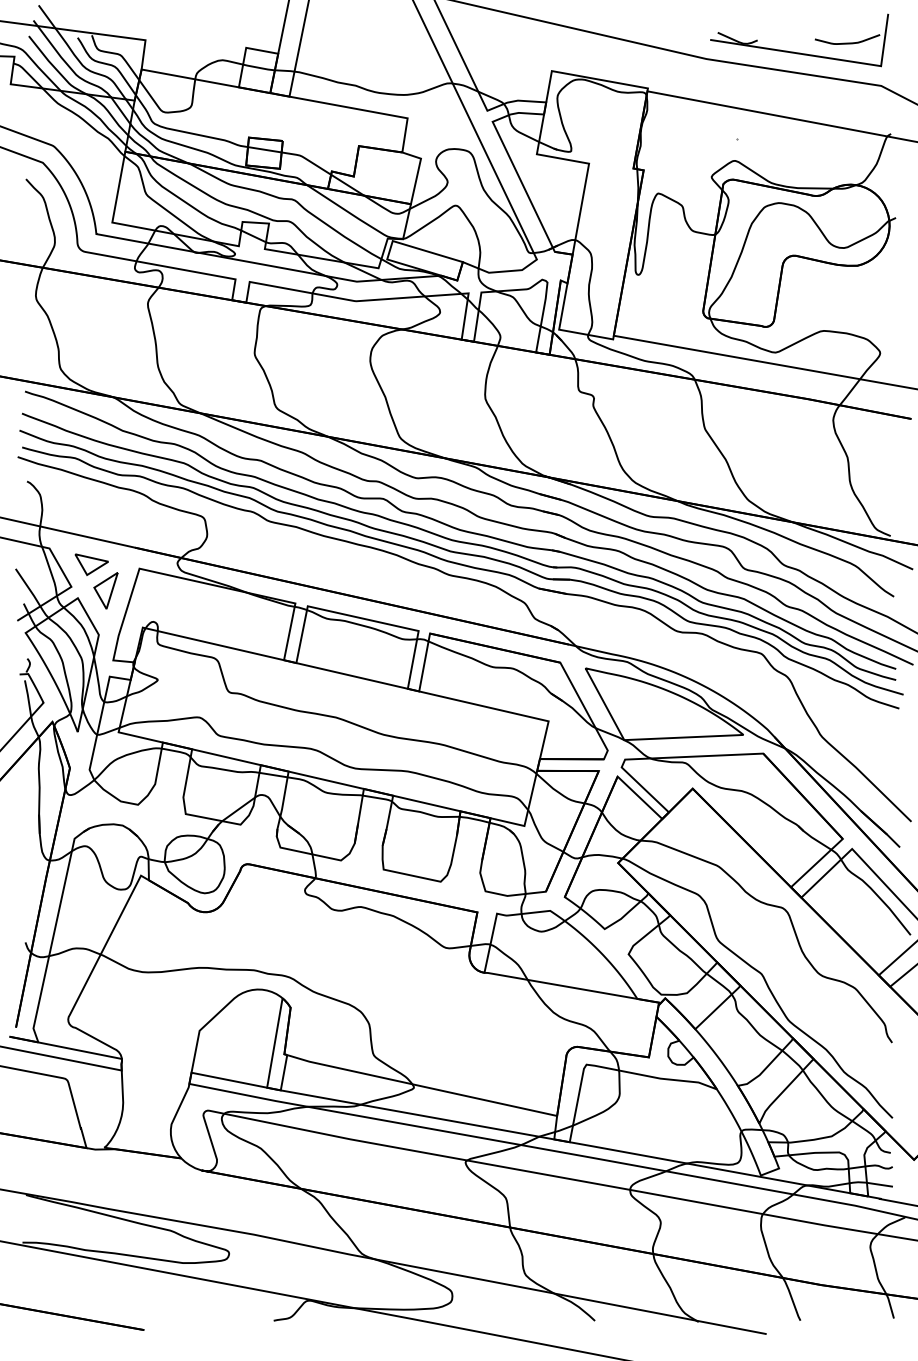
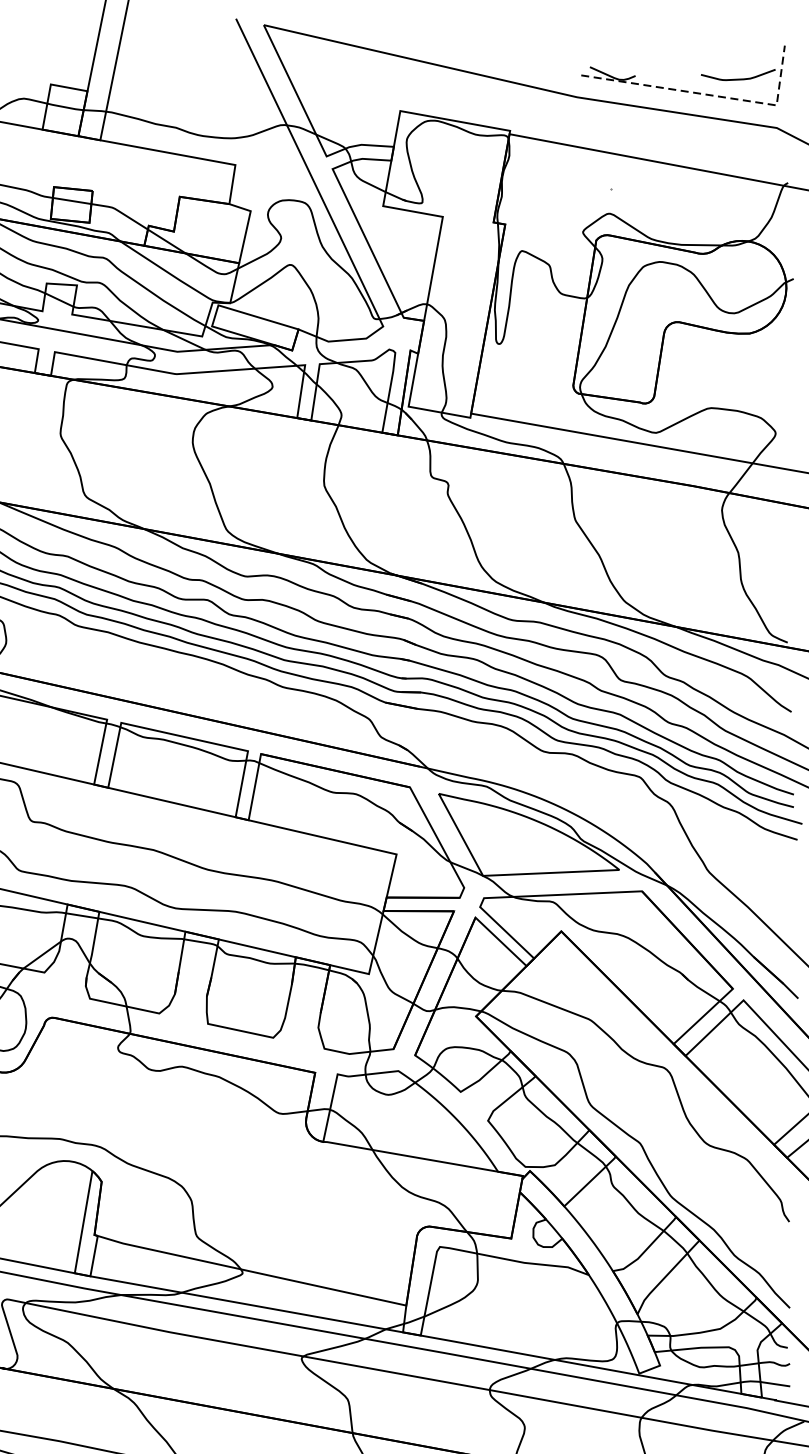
line: (822, 57) -> (709, 95), solid -> dashed

